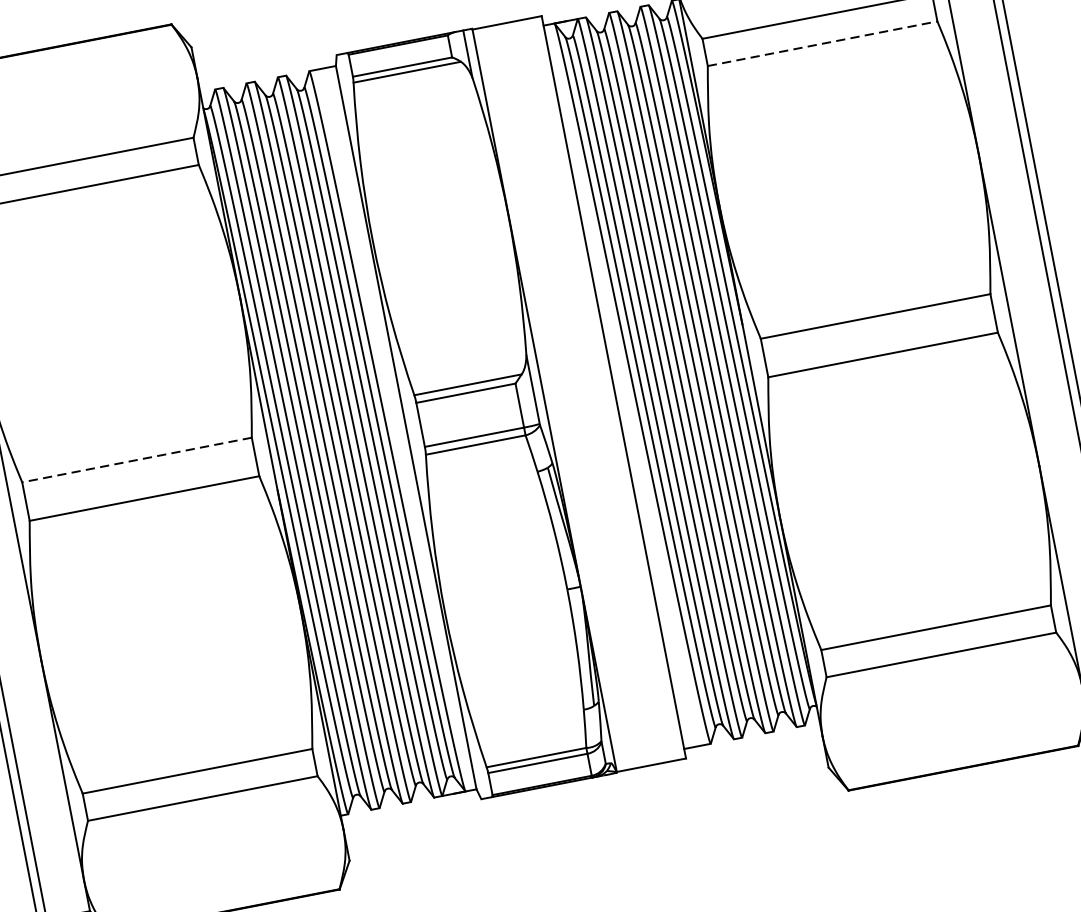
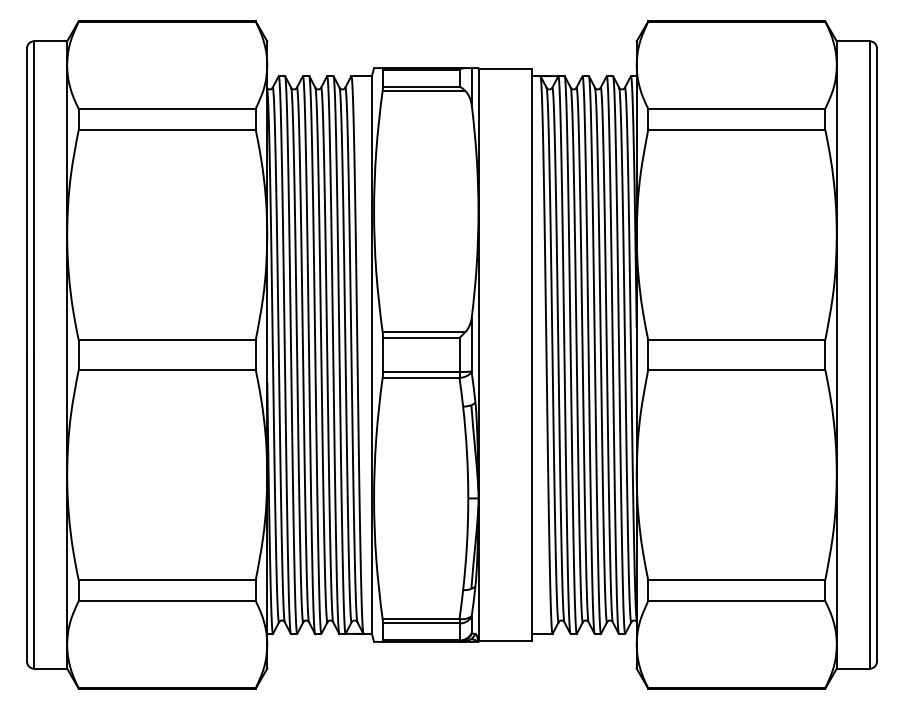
line: (822, 43) -> (736, 129), dashed -> solid
line: (137, 460) -> (167, 340), dashed -> solid

